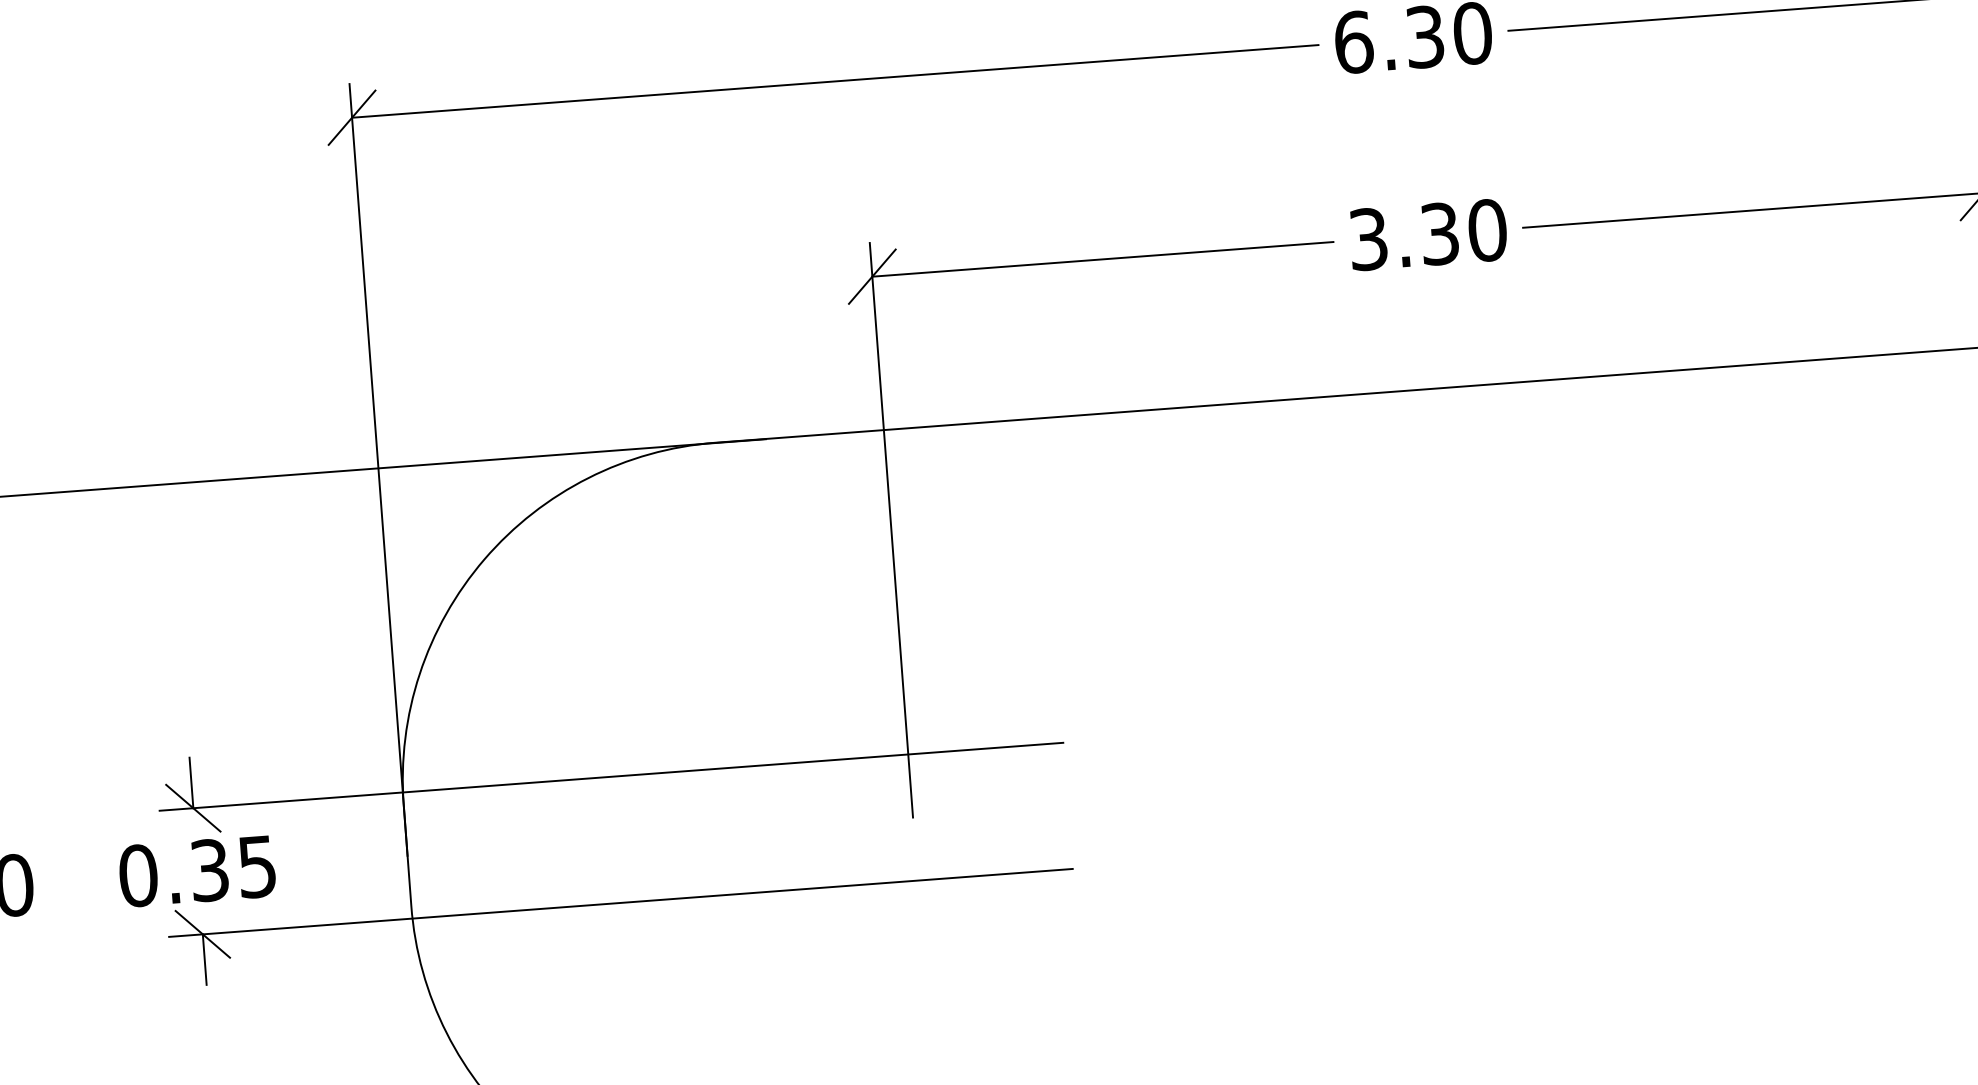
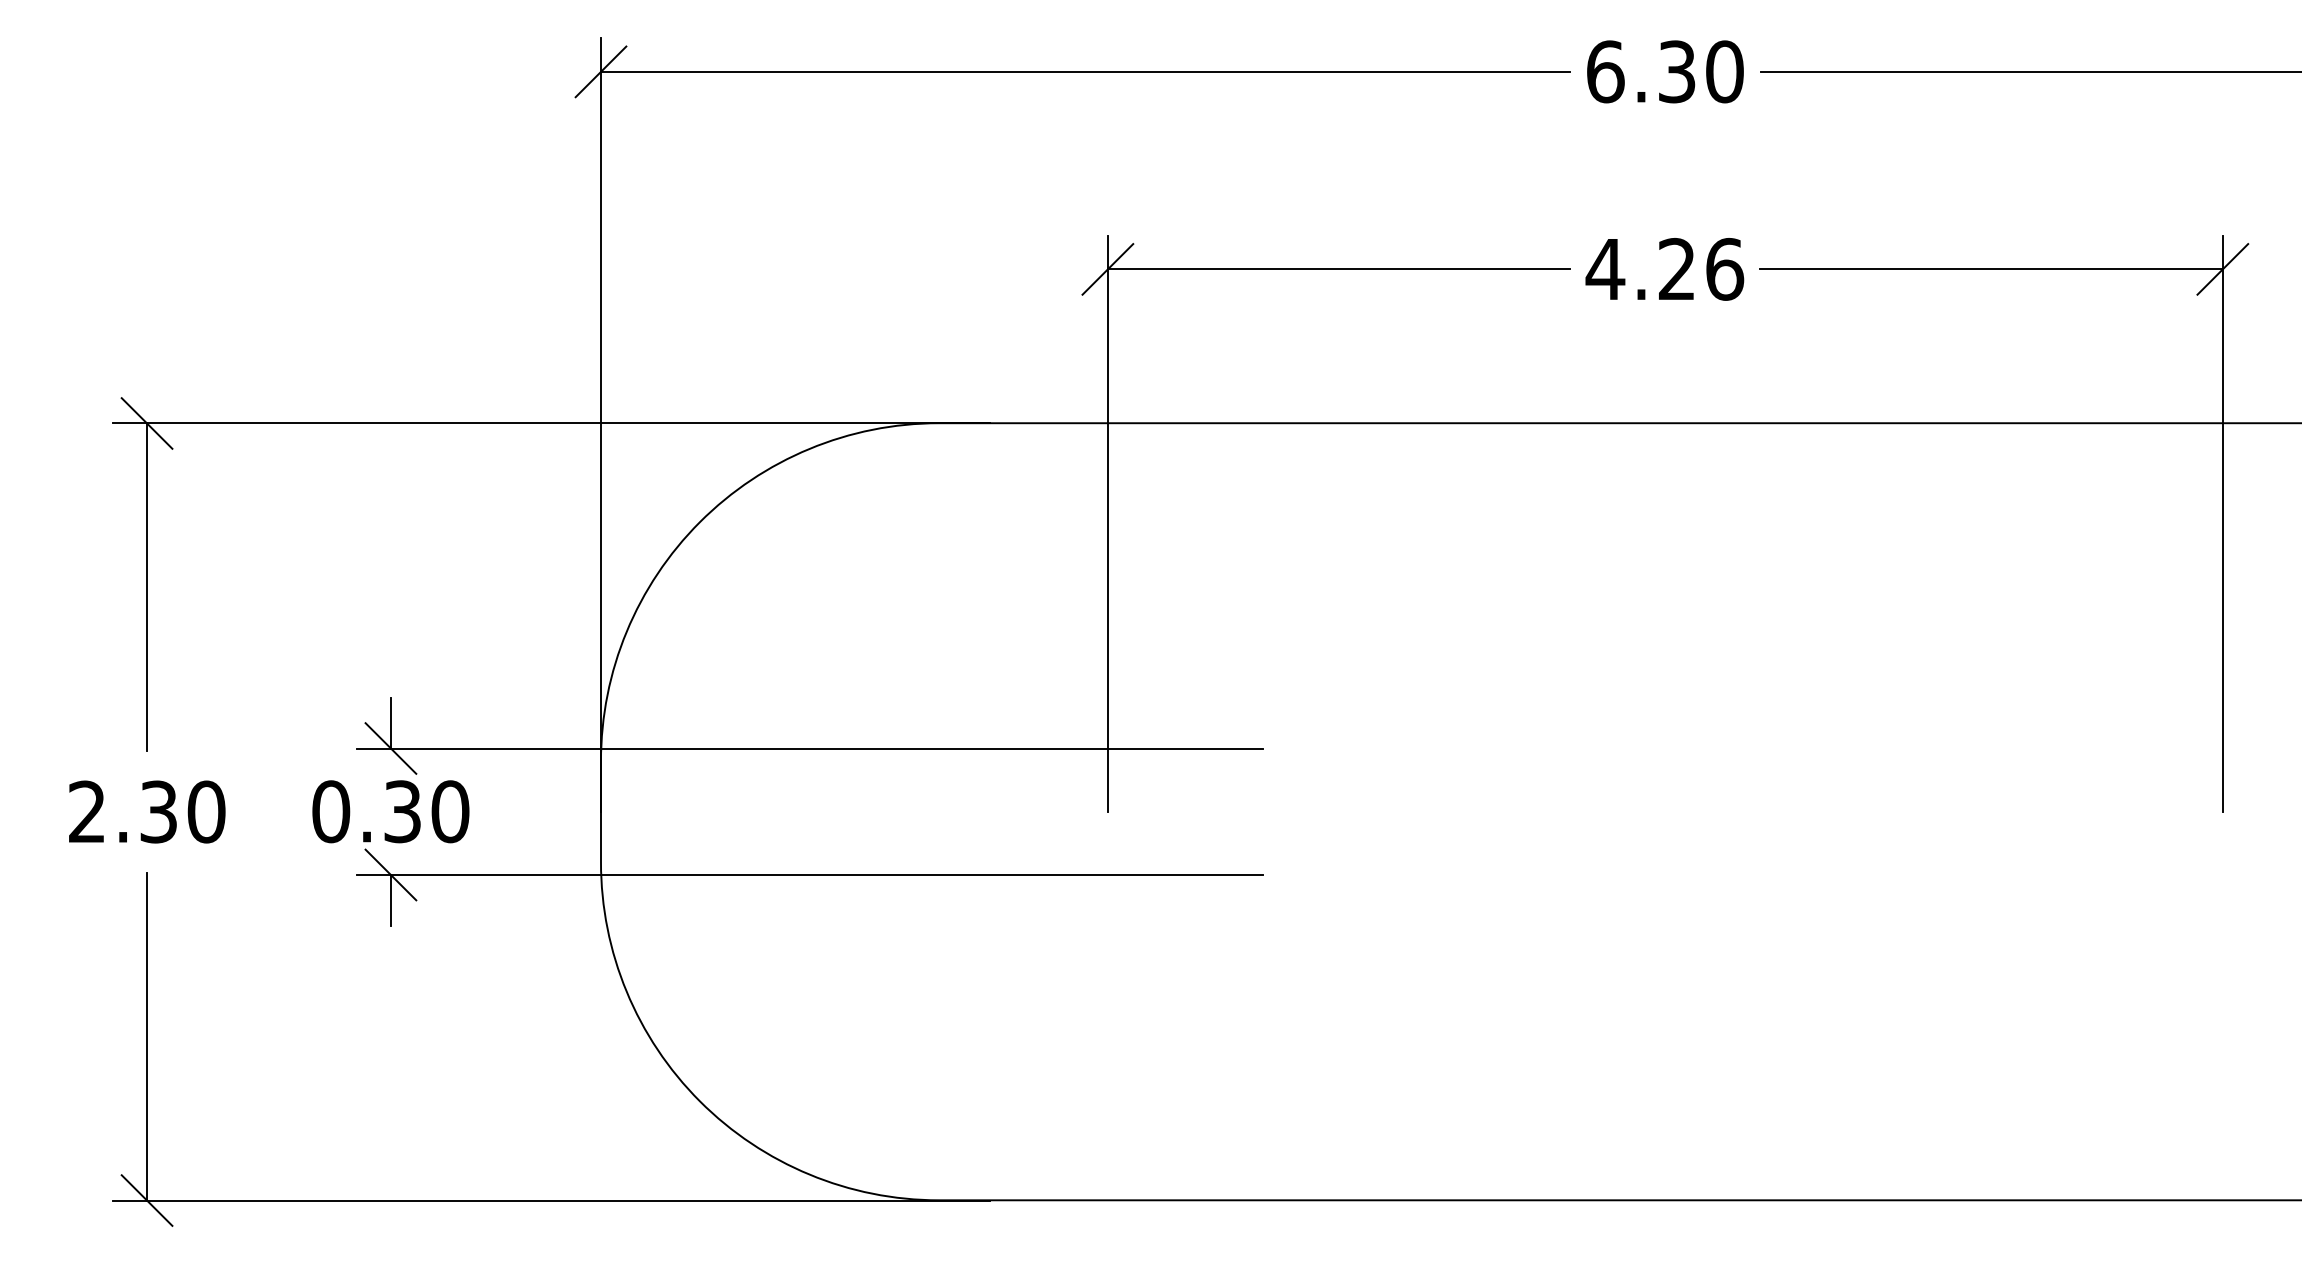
text: (1427, 234) -> (1664, 268), 3.30 -> 4.26
text: (257, 866) -> (450, 811), 0.35 -> 0.30

